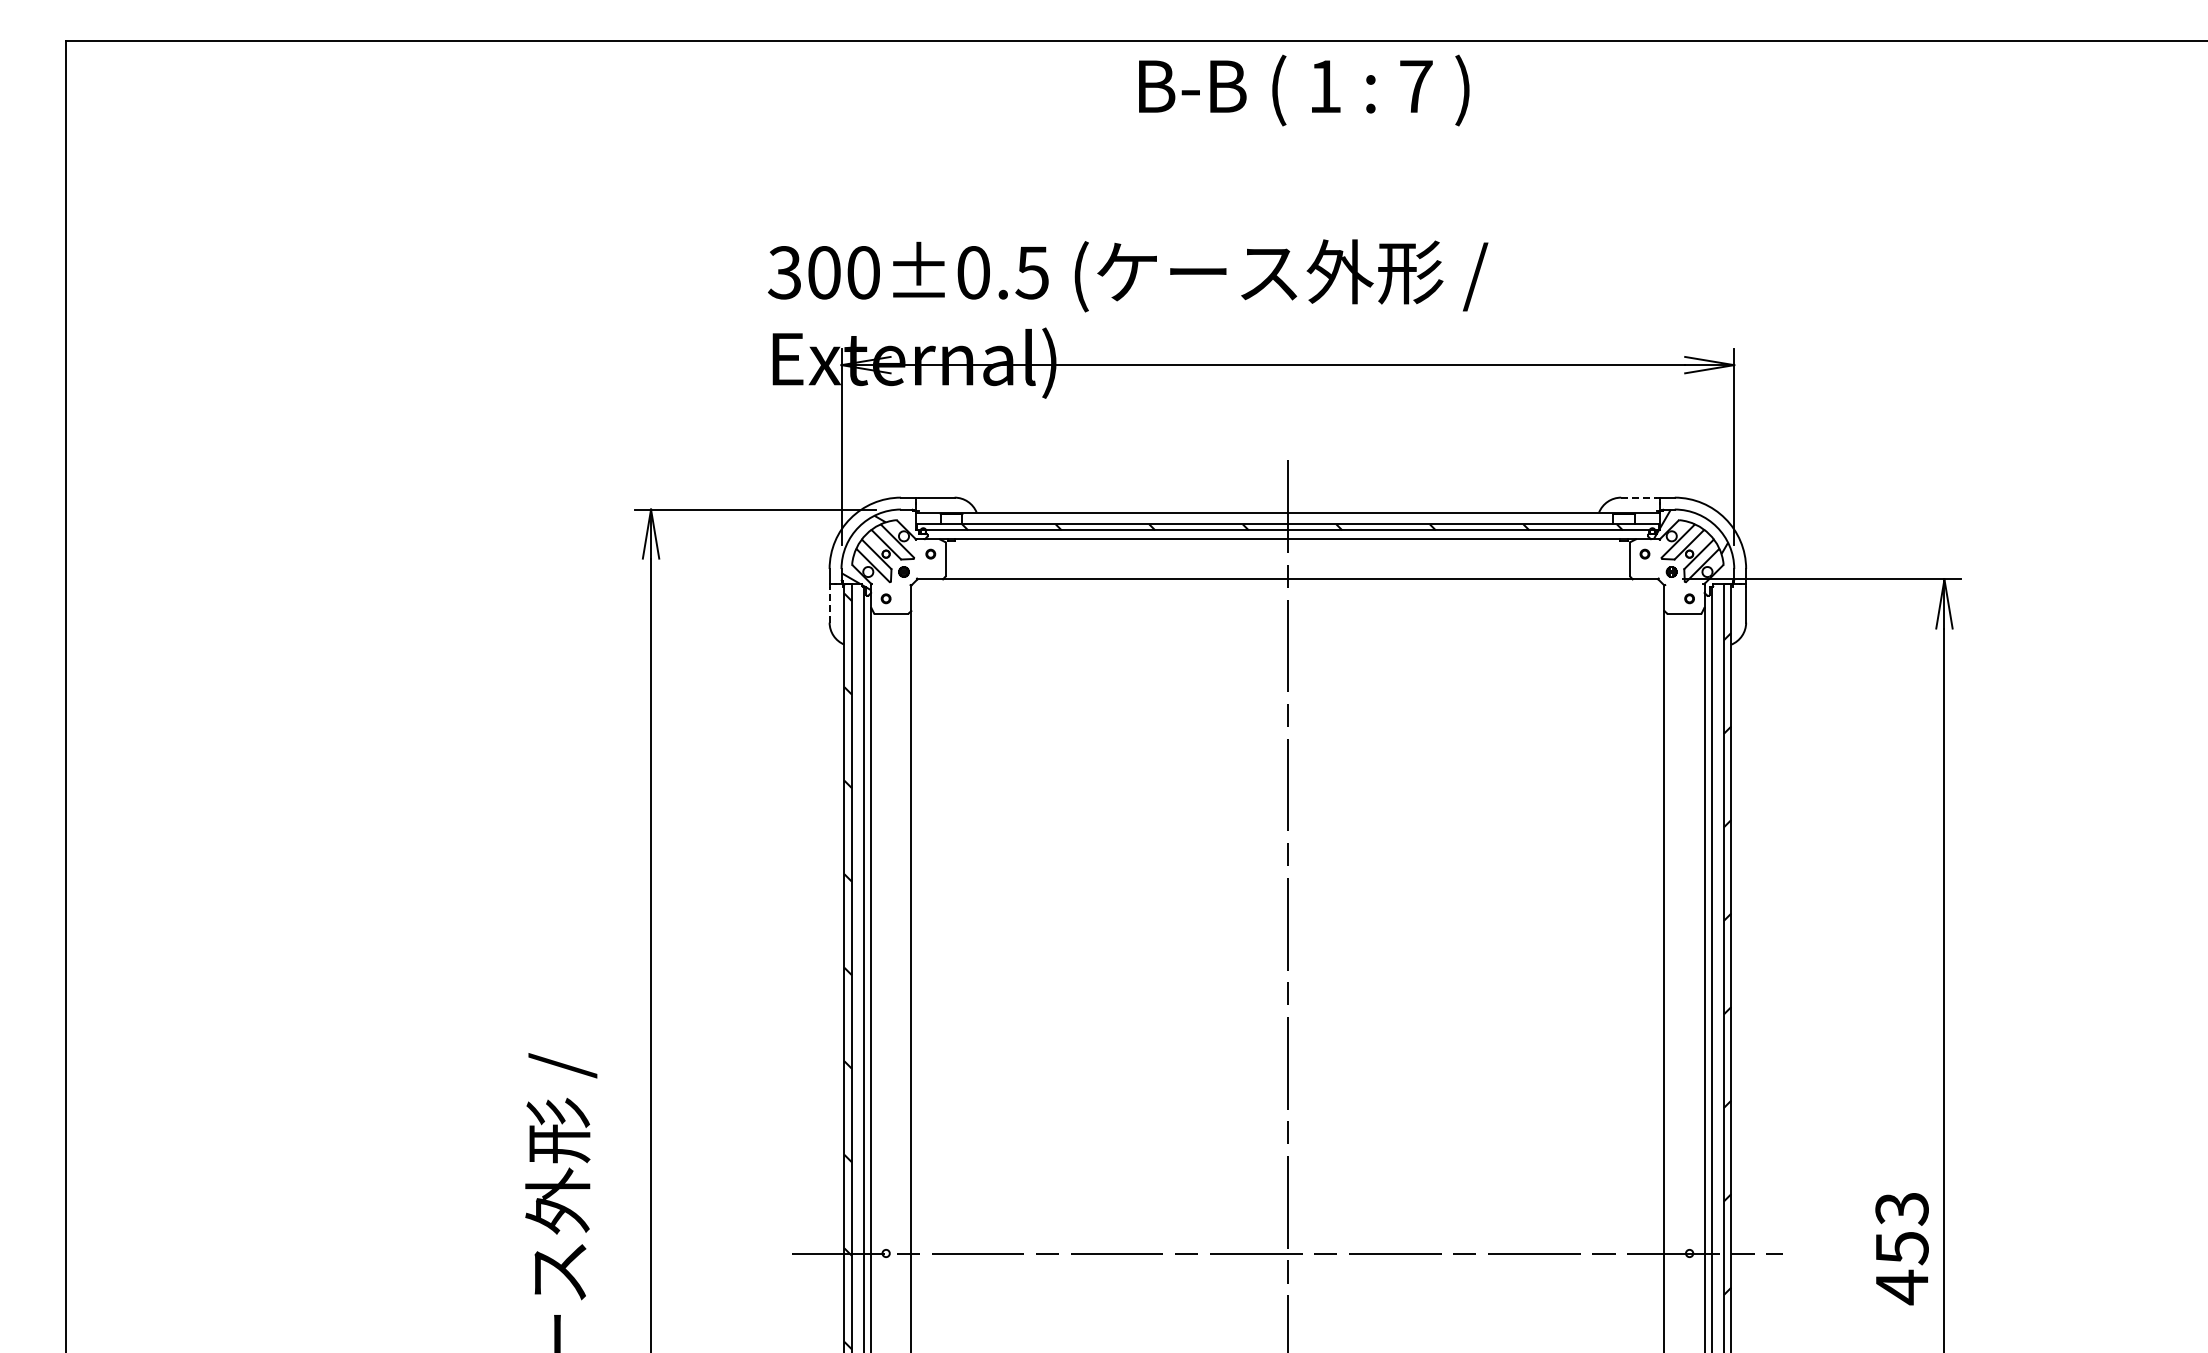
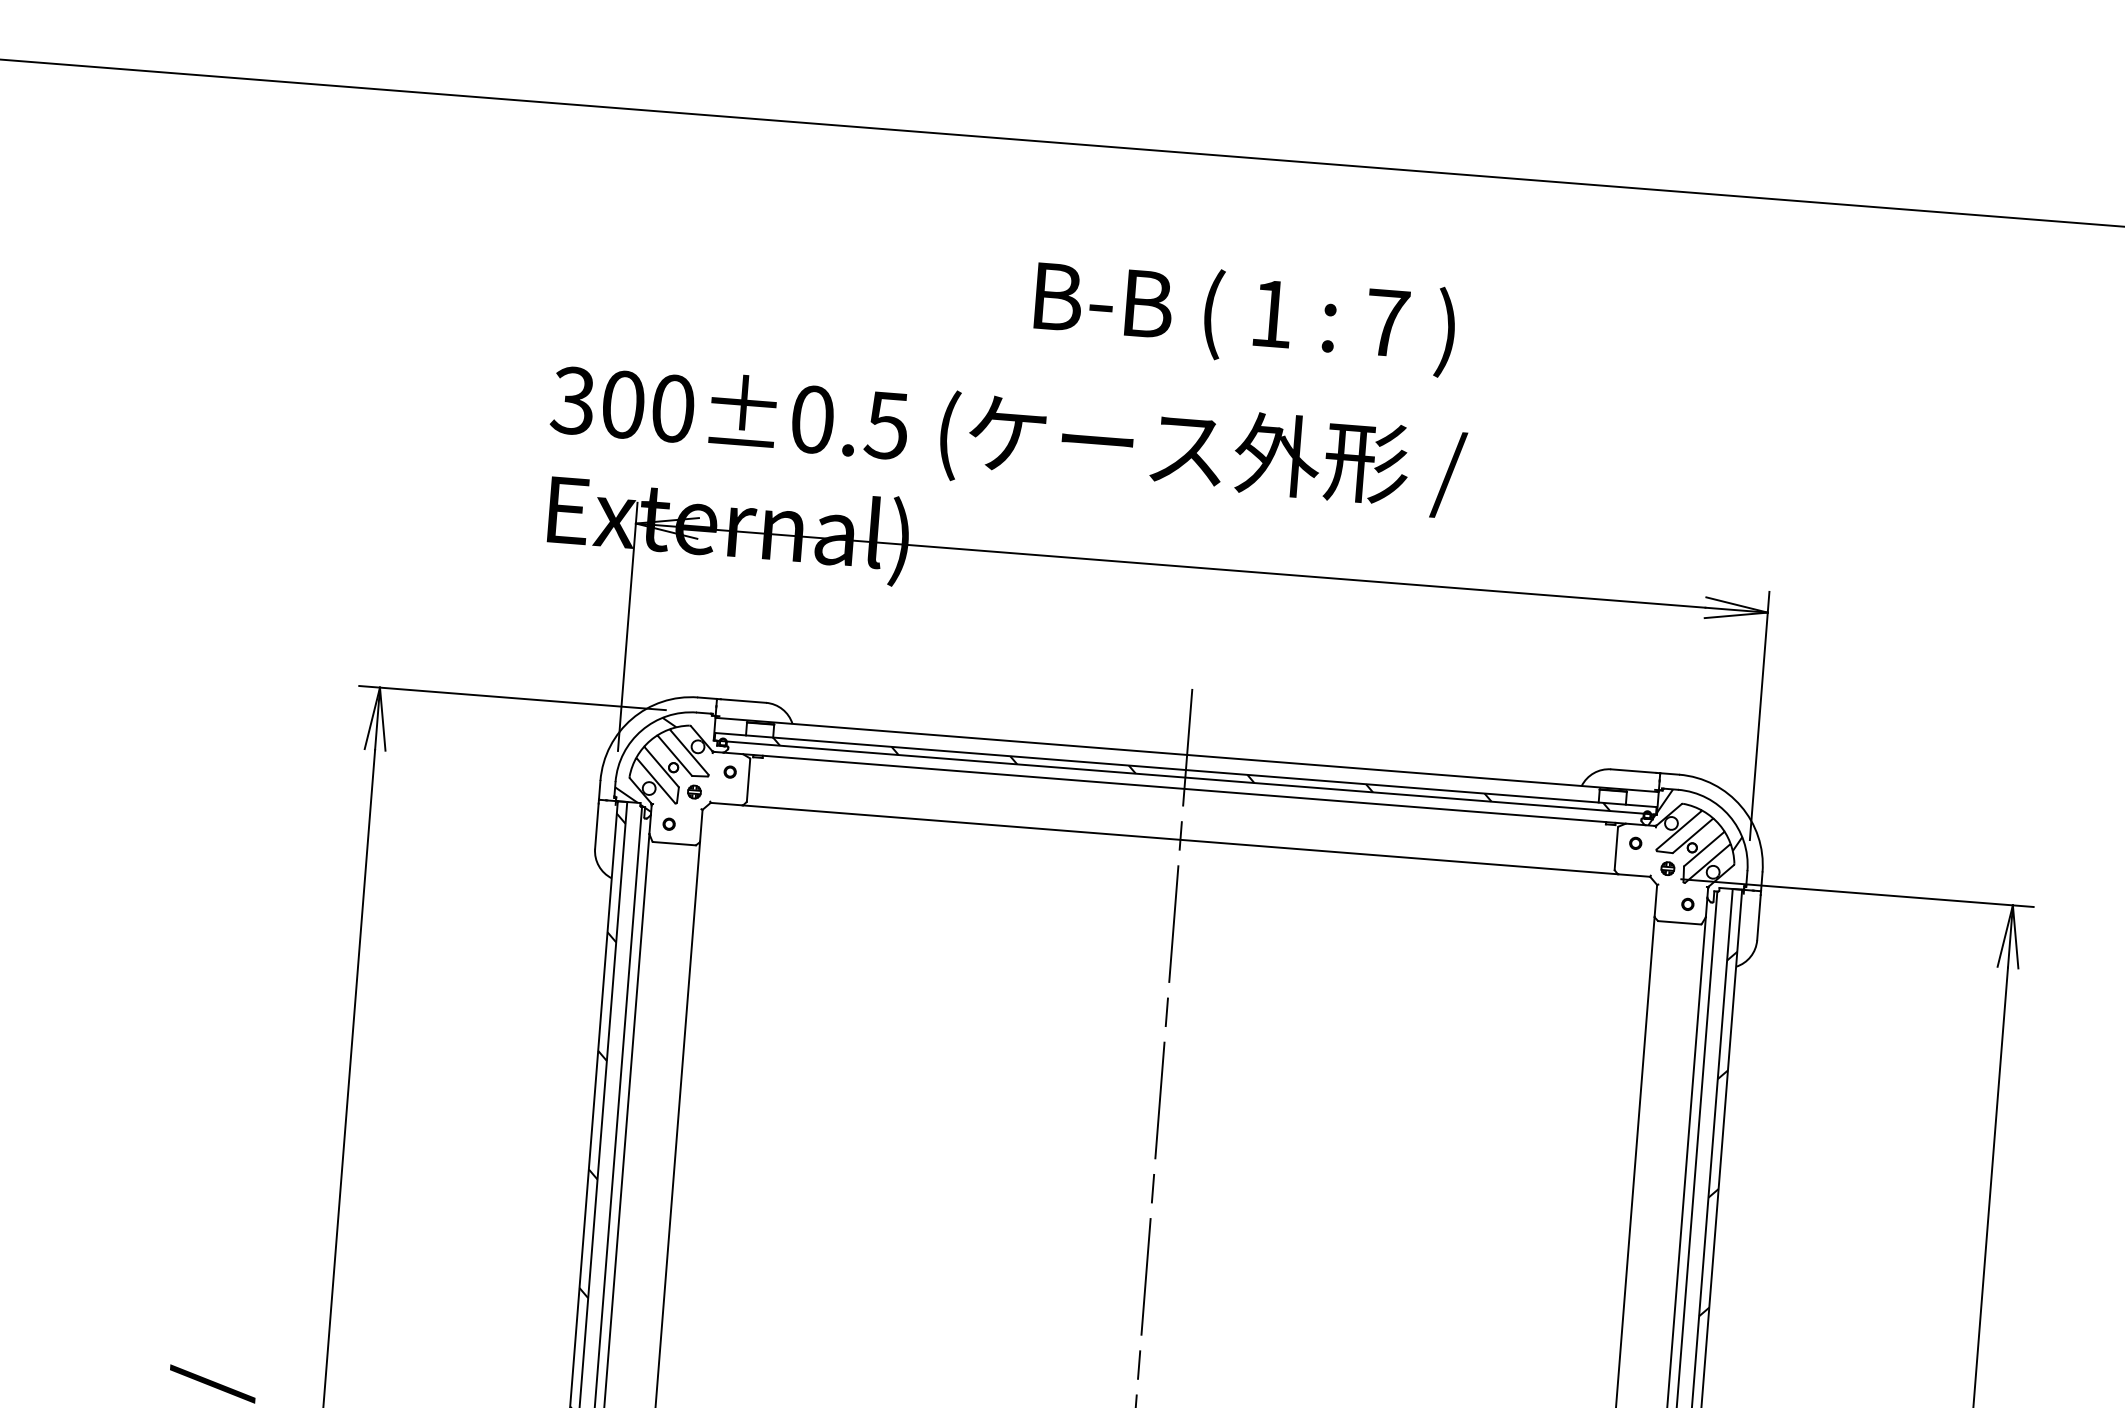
text: (1304, 90) -> (1245, 316), moved
line: (1639, 497) -> (1634, 770), dashed -> solid
line: (829, 604) -> (596, 825), dashed -> solid

